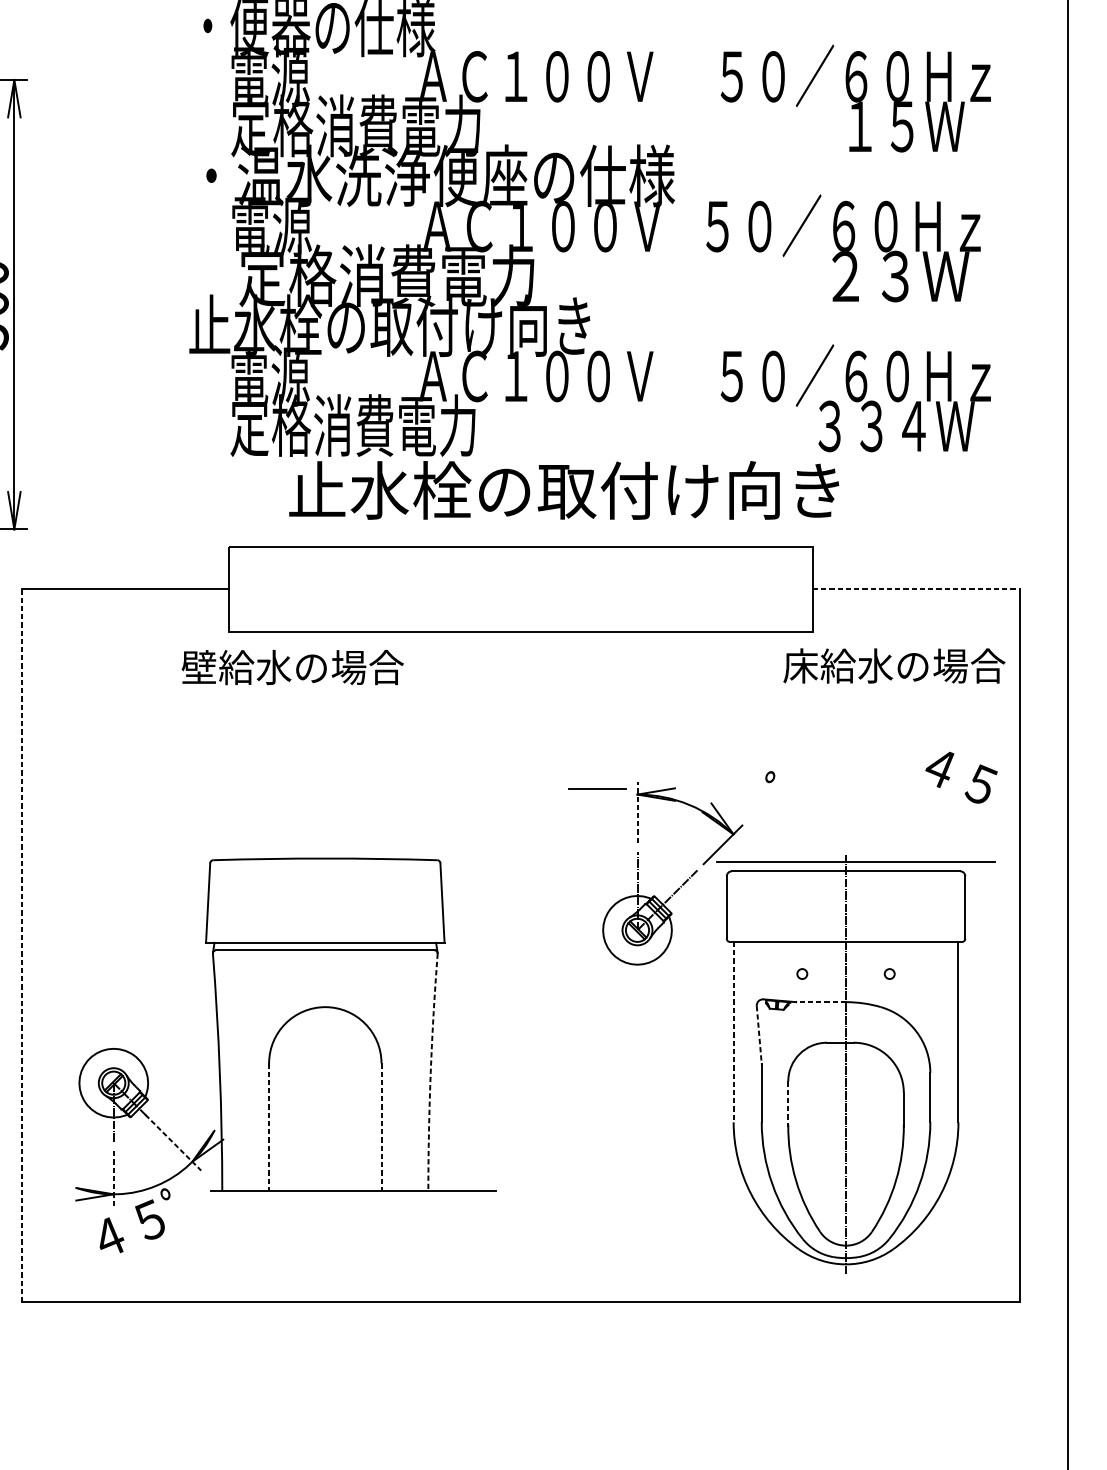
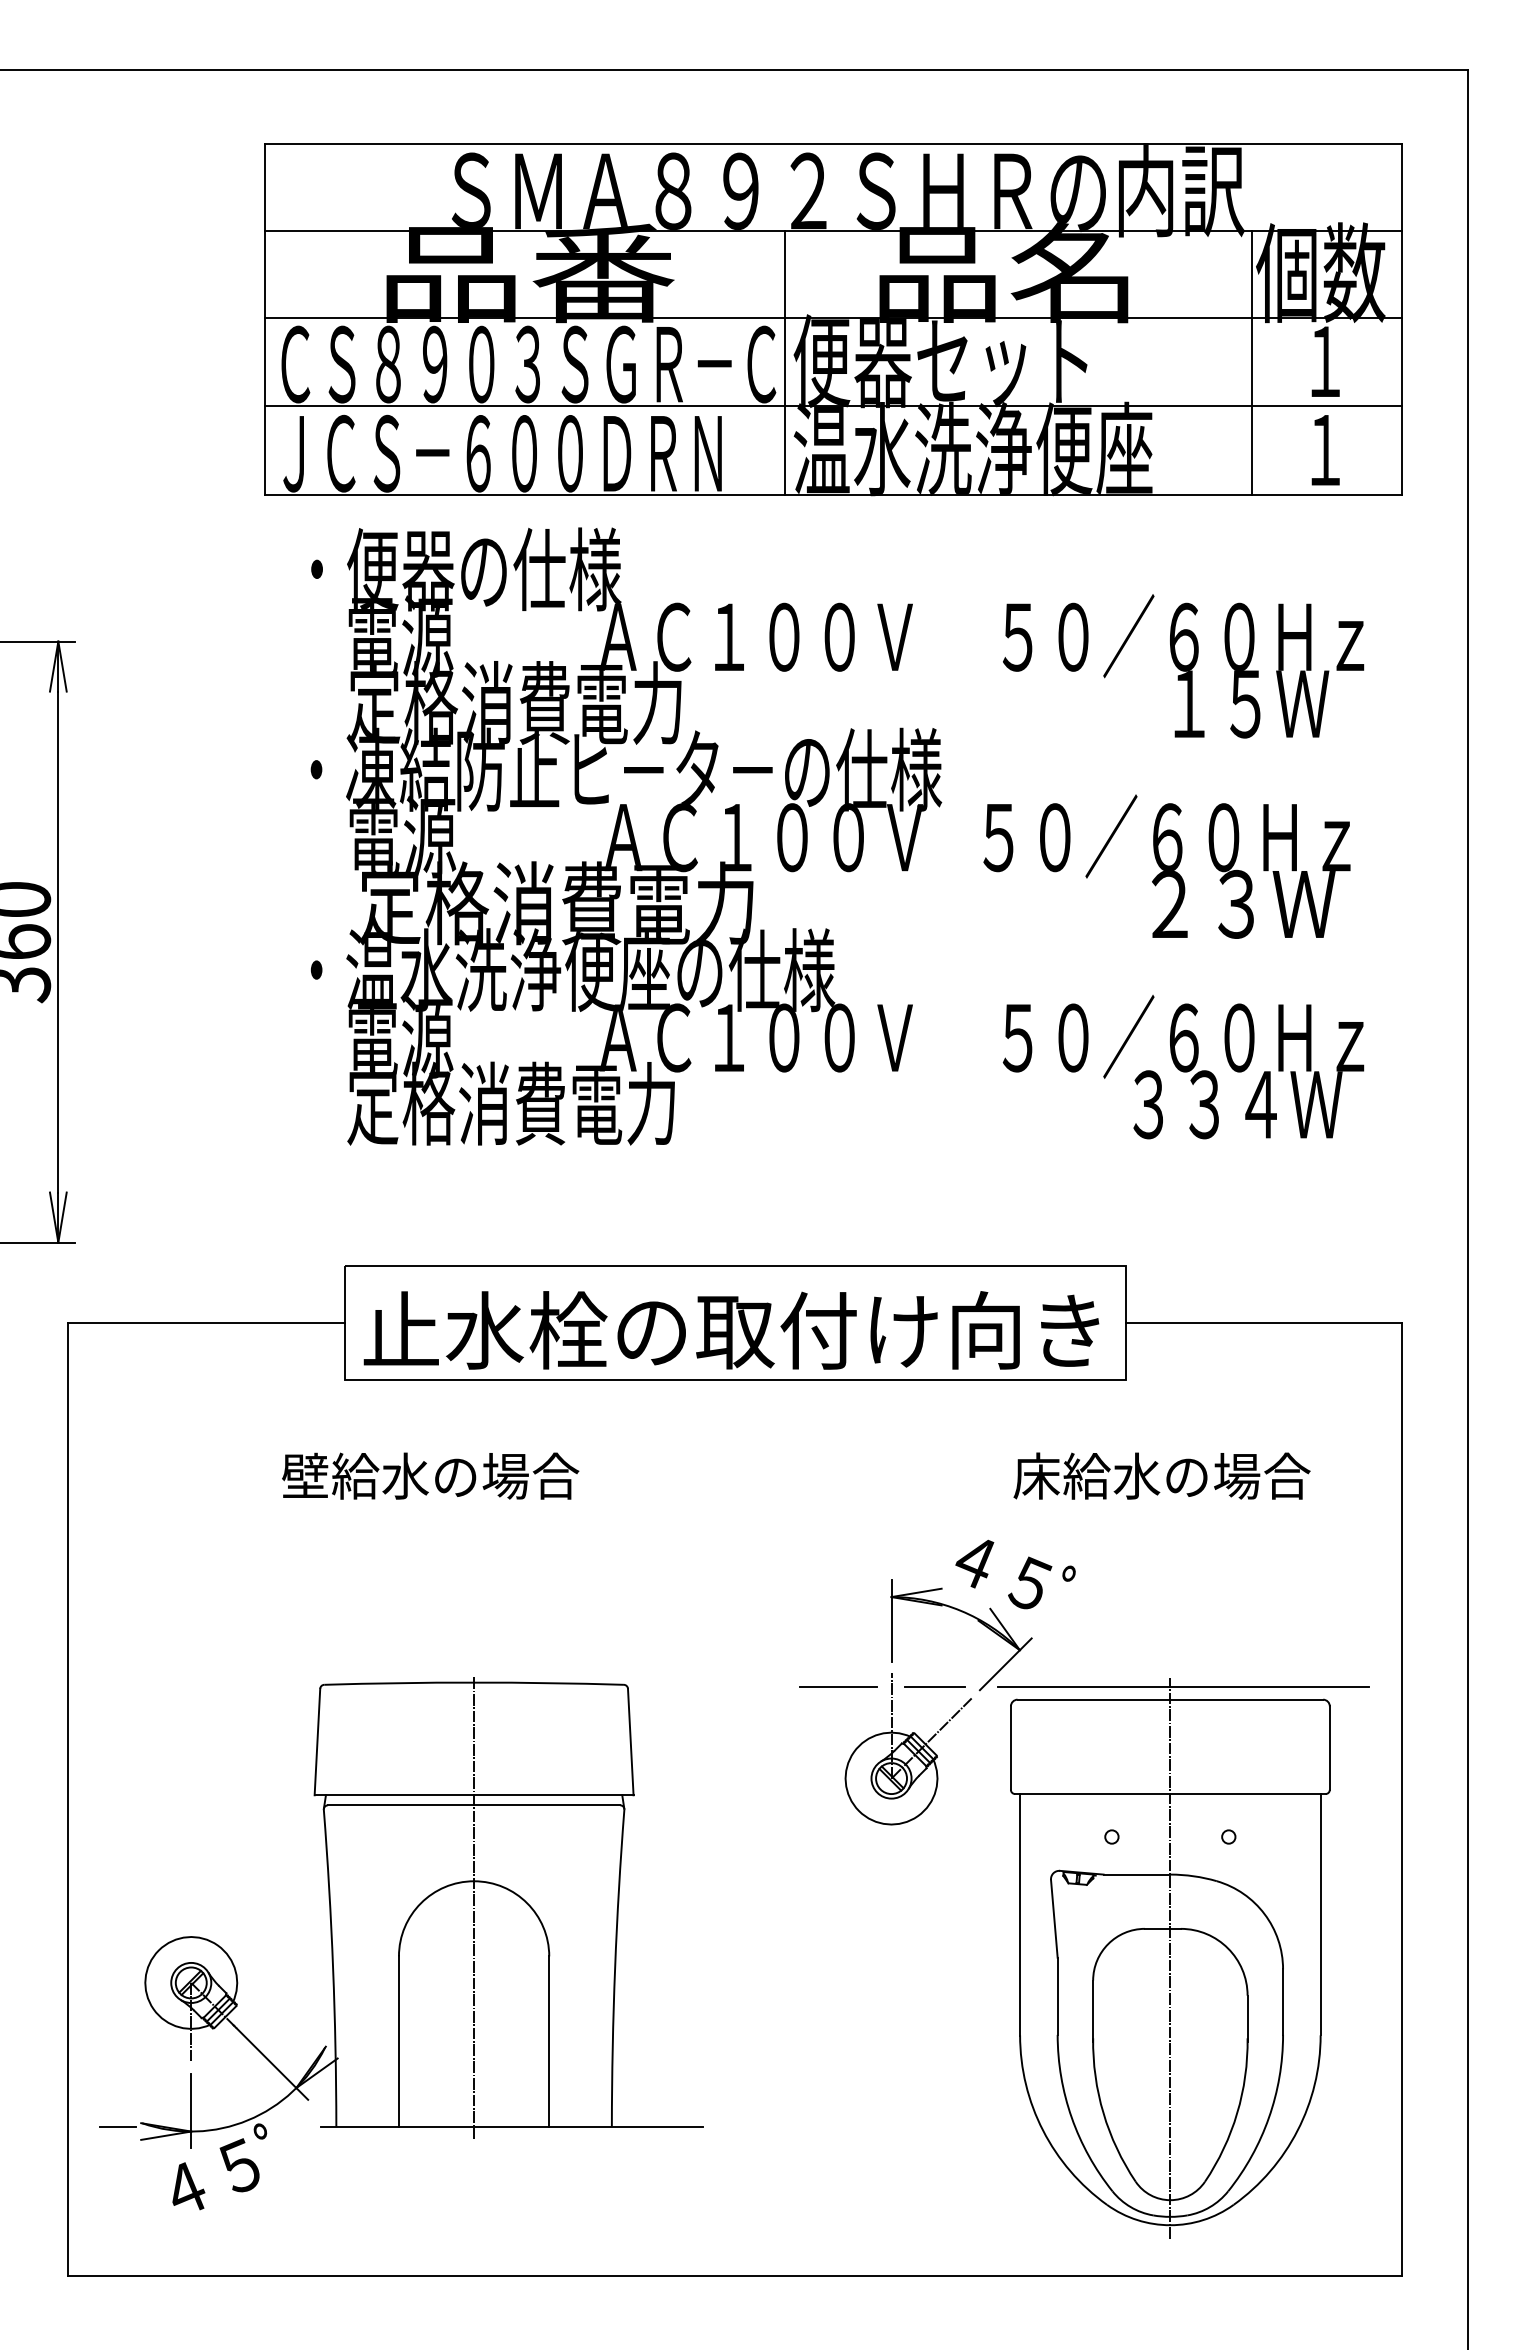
text: (439, 175) -> (626, 769), ・温水洗浄便座の仕様 -> ・凍結防止ヒ－タ－の仕様
text: (392, 325) -> (563, 970), 止水栓の取付け向き -> ・温水洗浄便座の仕様
text: (564, 490) -> (731, 1330), moved
line: (916, 589) -> (1264, 1322), dashed -> solid
text: (894, 665) -> (1161, 1475), moved
text: (292, 667) -> (430, 1475), moved
text: (961, 777) -> (1003, 1574), moved
line: (597, 788) -> (838, 1686), moved
line: (637, 812) -> (891, 1621), dashed -> solid
line: (669, 861) -> (934, 1686), added
line: (21, 945) -> (68, 1799), dashed -> solid
line: (820, 1002) -> (1136, 1874), dashed -> solid
line: (325, 1027) -> (474, 1908), added
line: (733, 1031) -> (1020, 1914), dashed -> solid
line: (759, 1035) -> (1054, 1919), dashed -> solid
arc: (431, 1072) -> (615, 1968), dashed -> solid
line: (788, 1104) -> (1093, 2011), dashed -> solid
line: (268, 1127) -> (398, 2042), dashed -> solid
line: (381, 1127) -> (549, 2042), dashed -> solid
line: (173, 1142) -> (270, 2062), dashed -> solid
line: (113, 1179) -> (191, 2111), dashed -> solid
line: (59, 1190) -> (118, 2126), added

